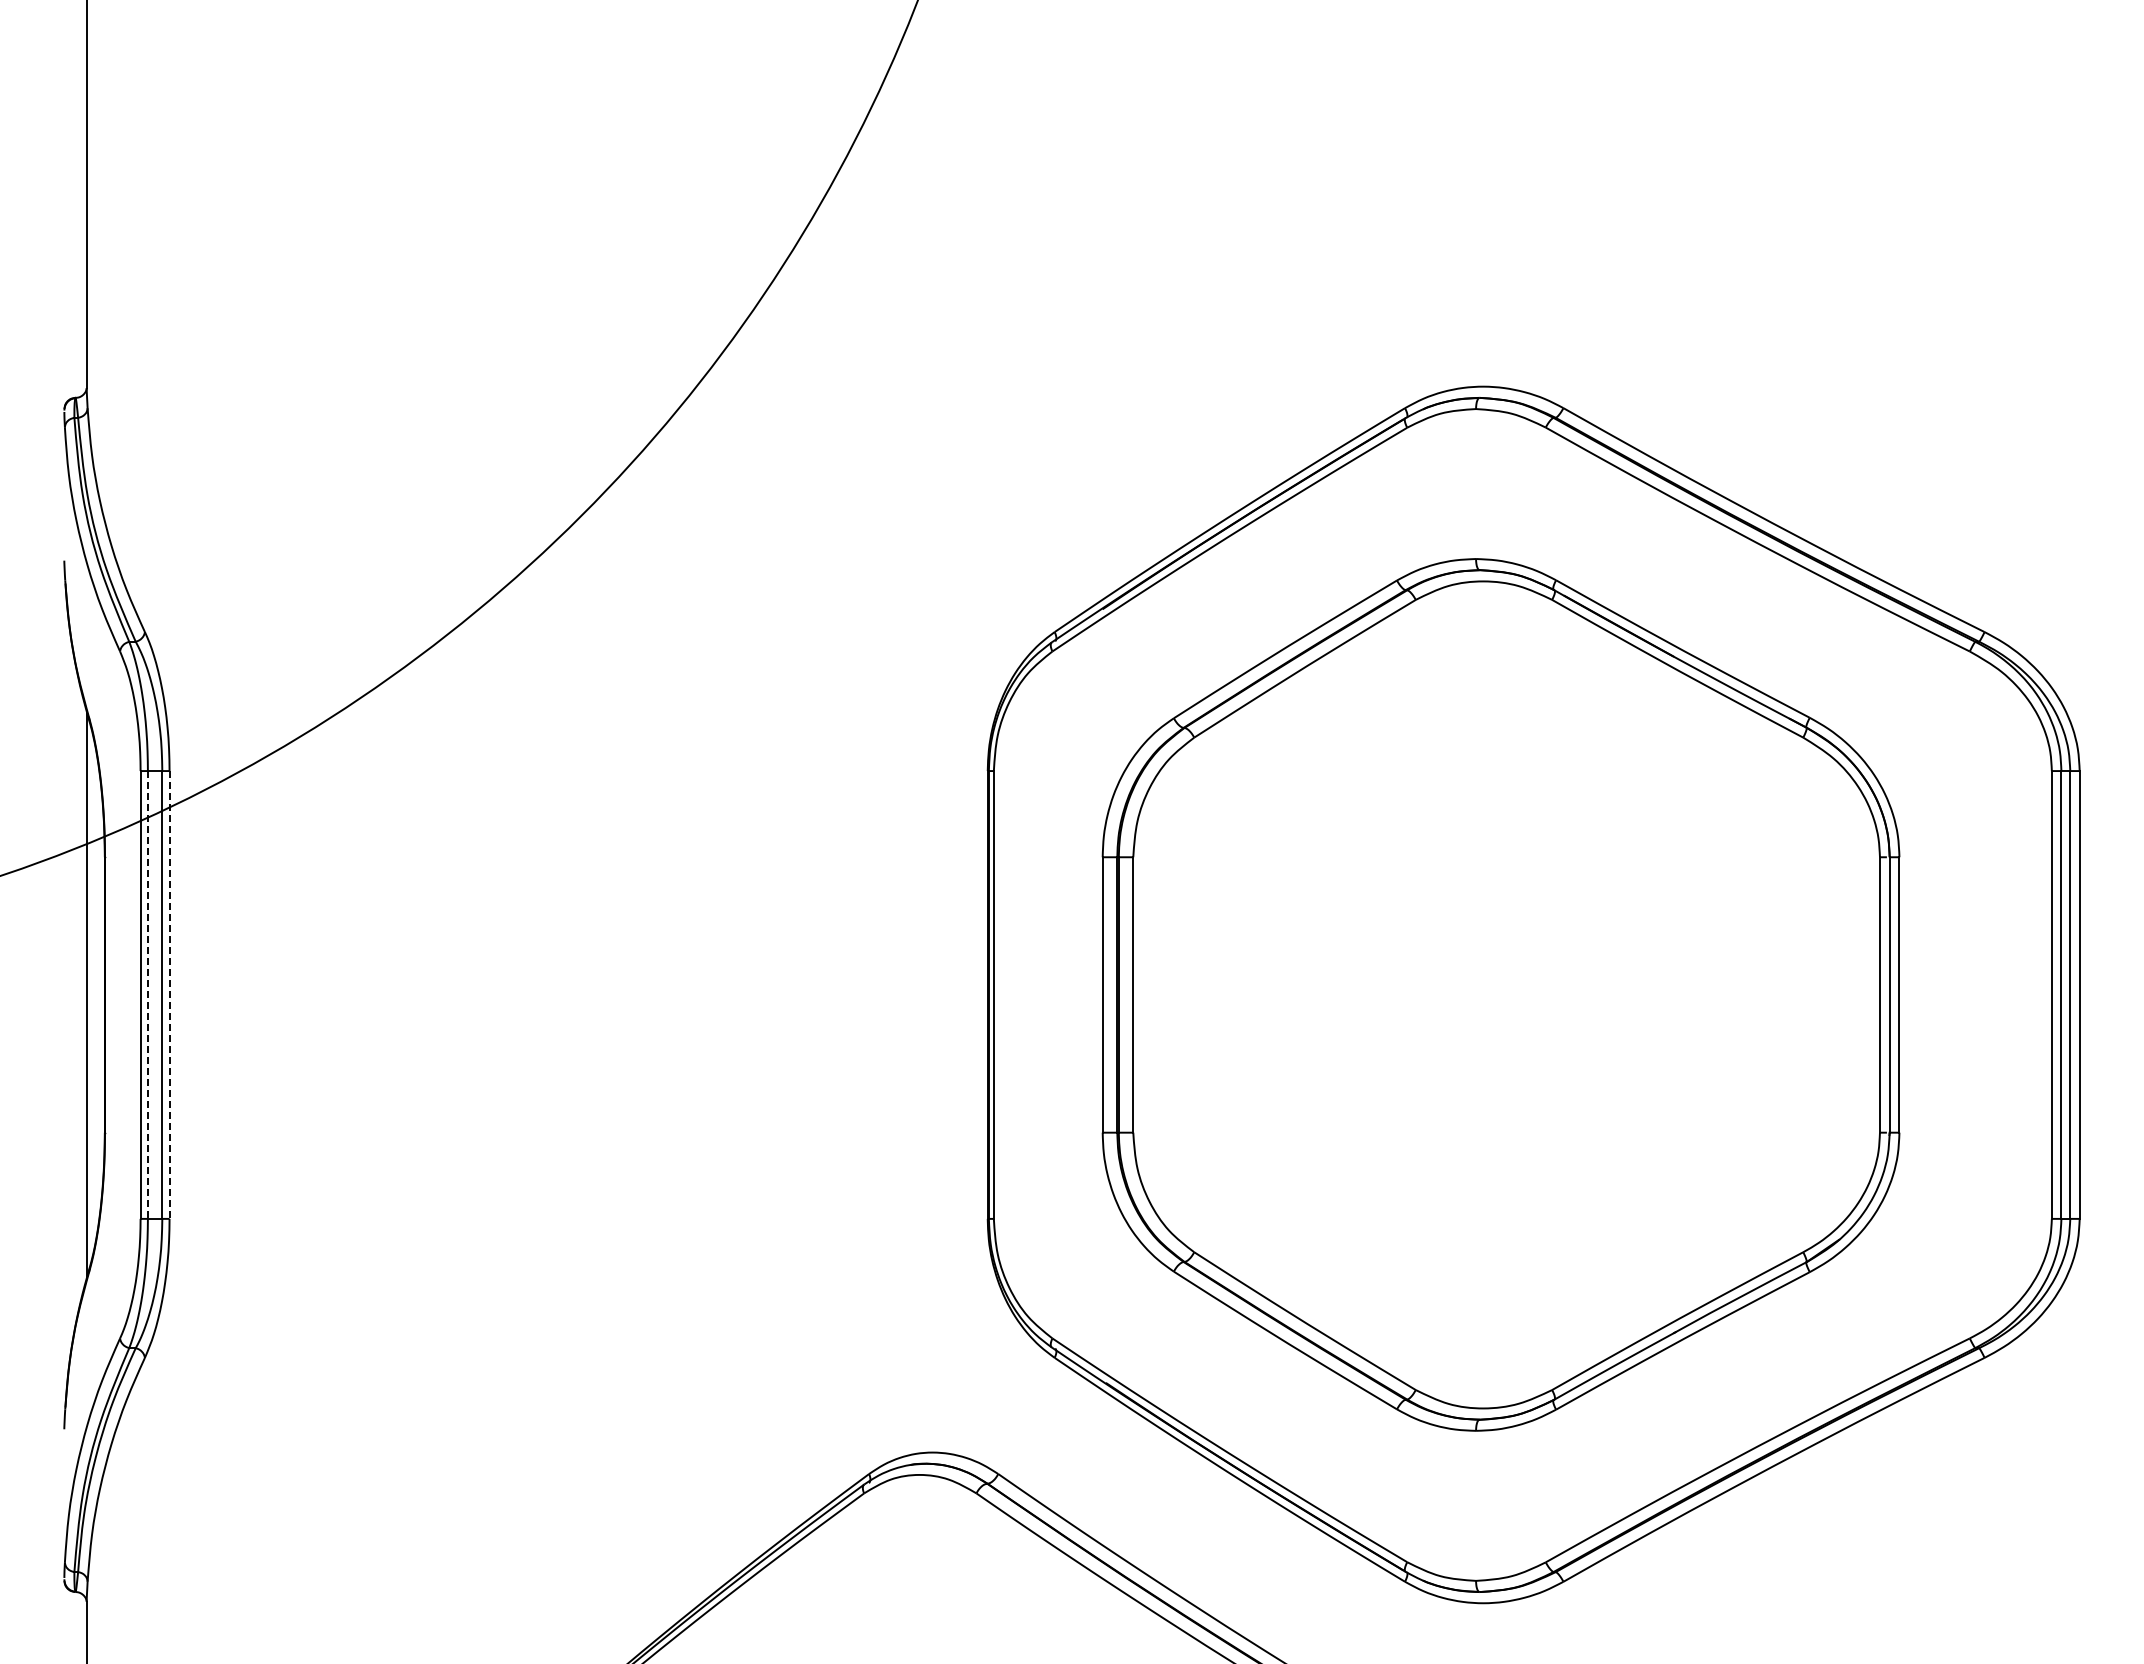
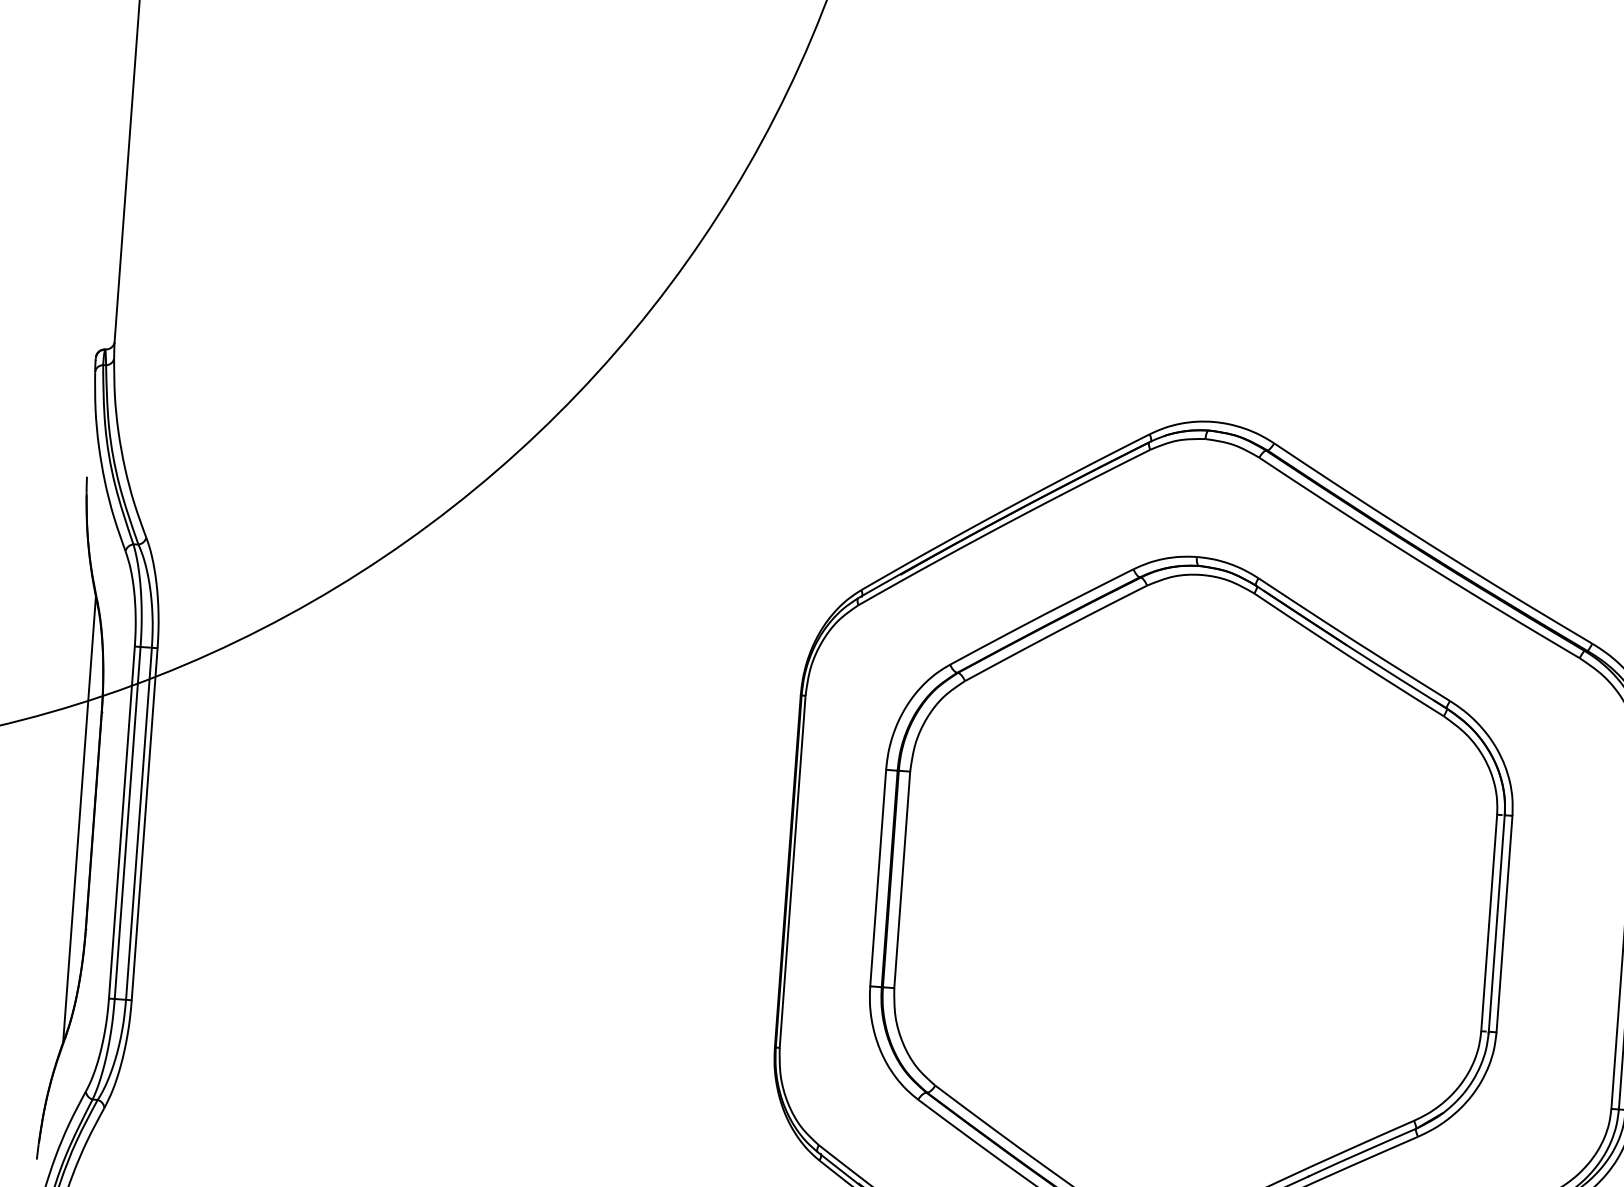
line: (147, 994) -> (127, 822), dashed -> solid
line: (169, 994) -> (144, 823), dashed -> solid

